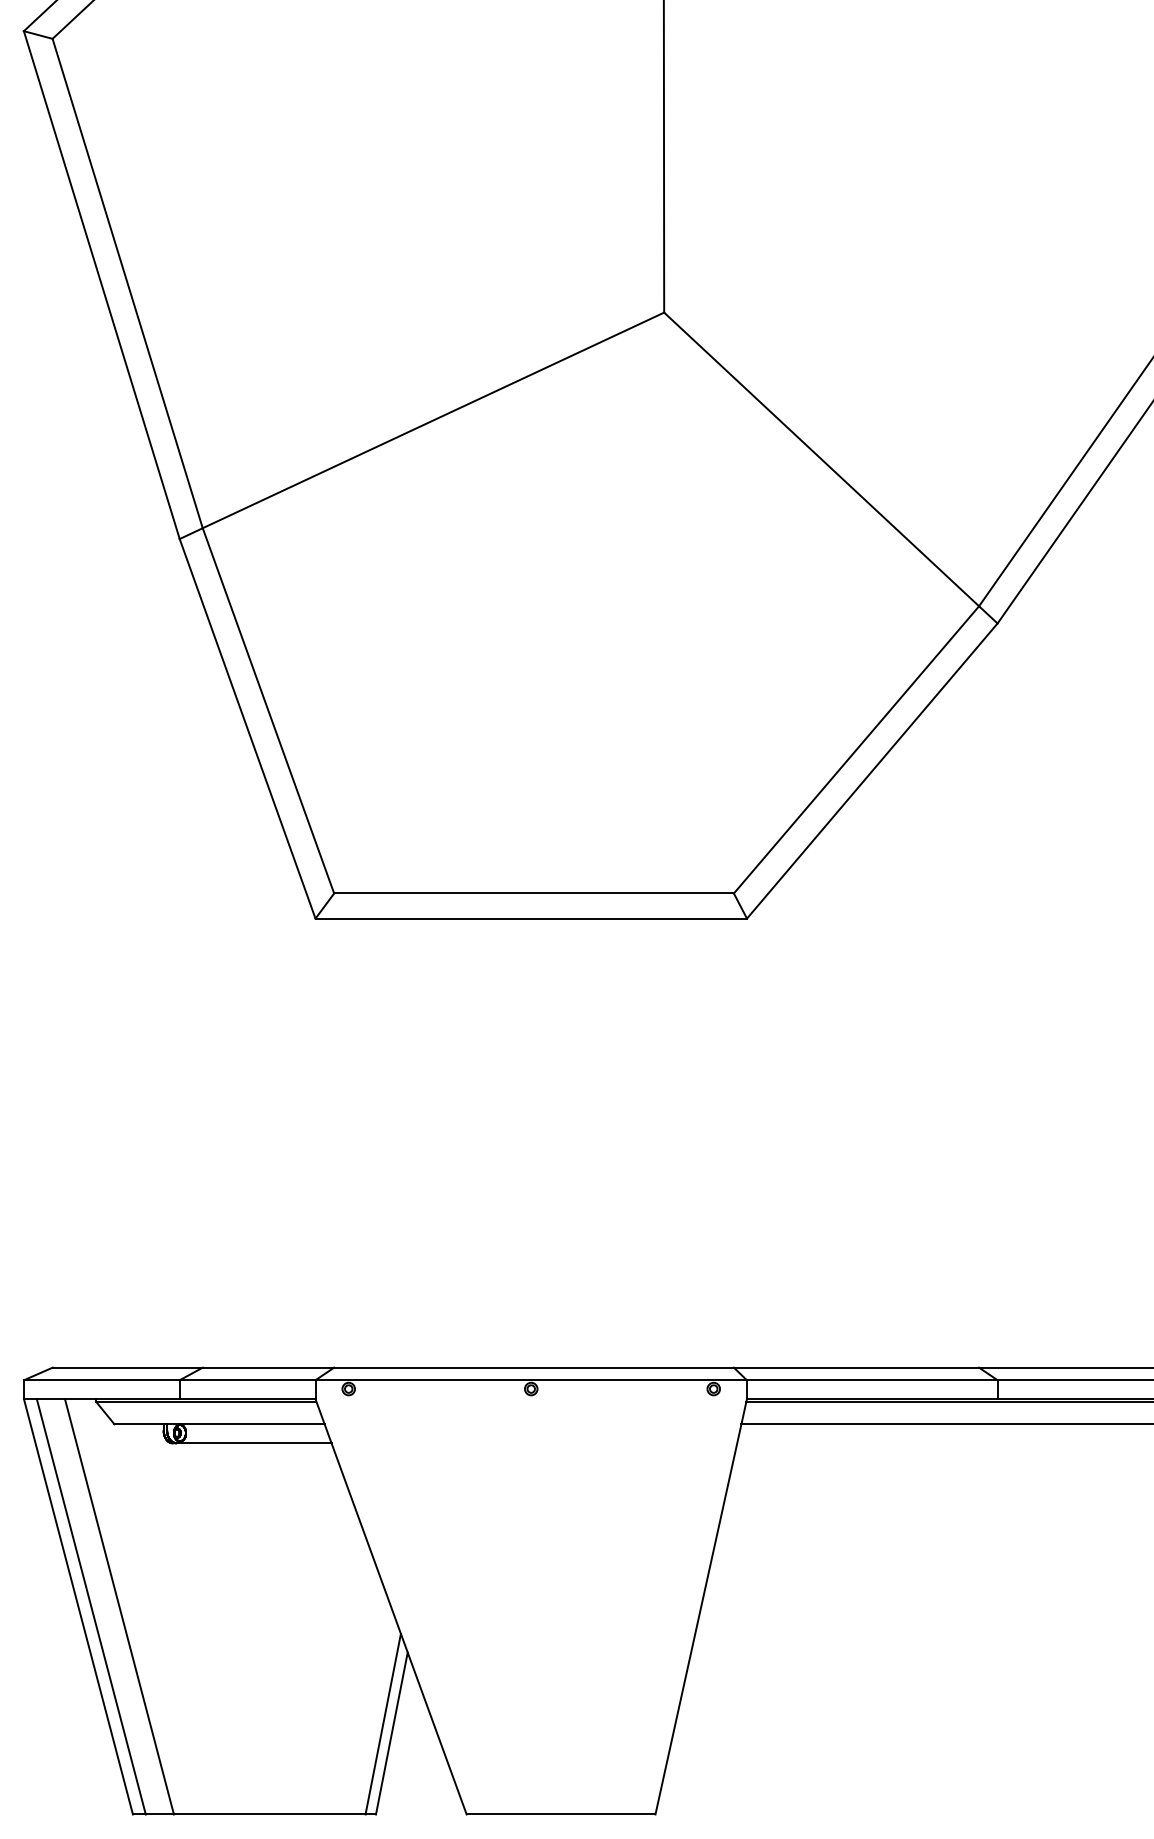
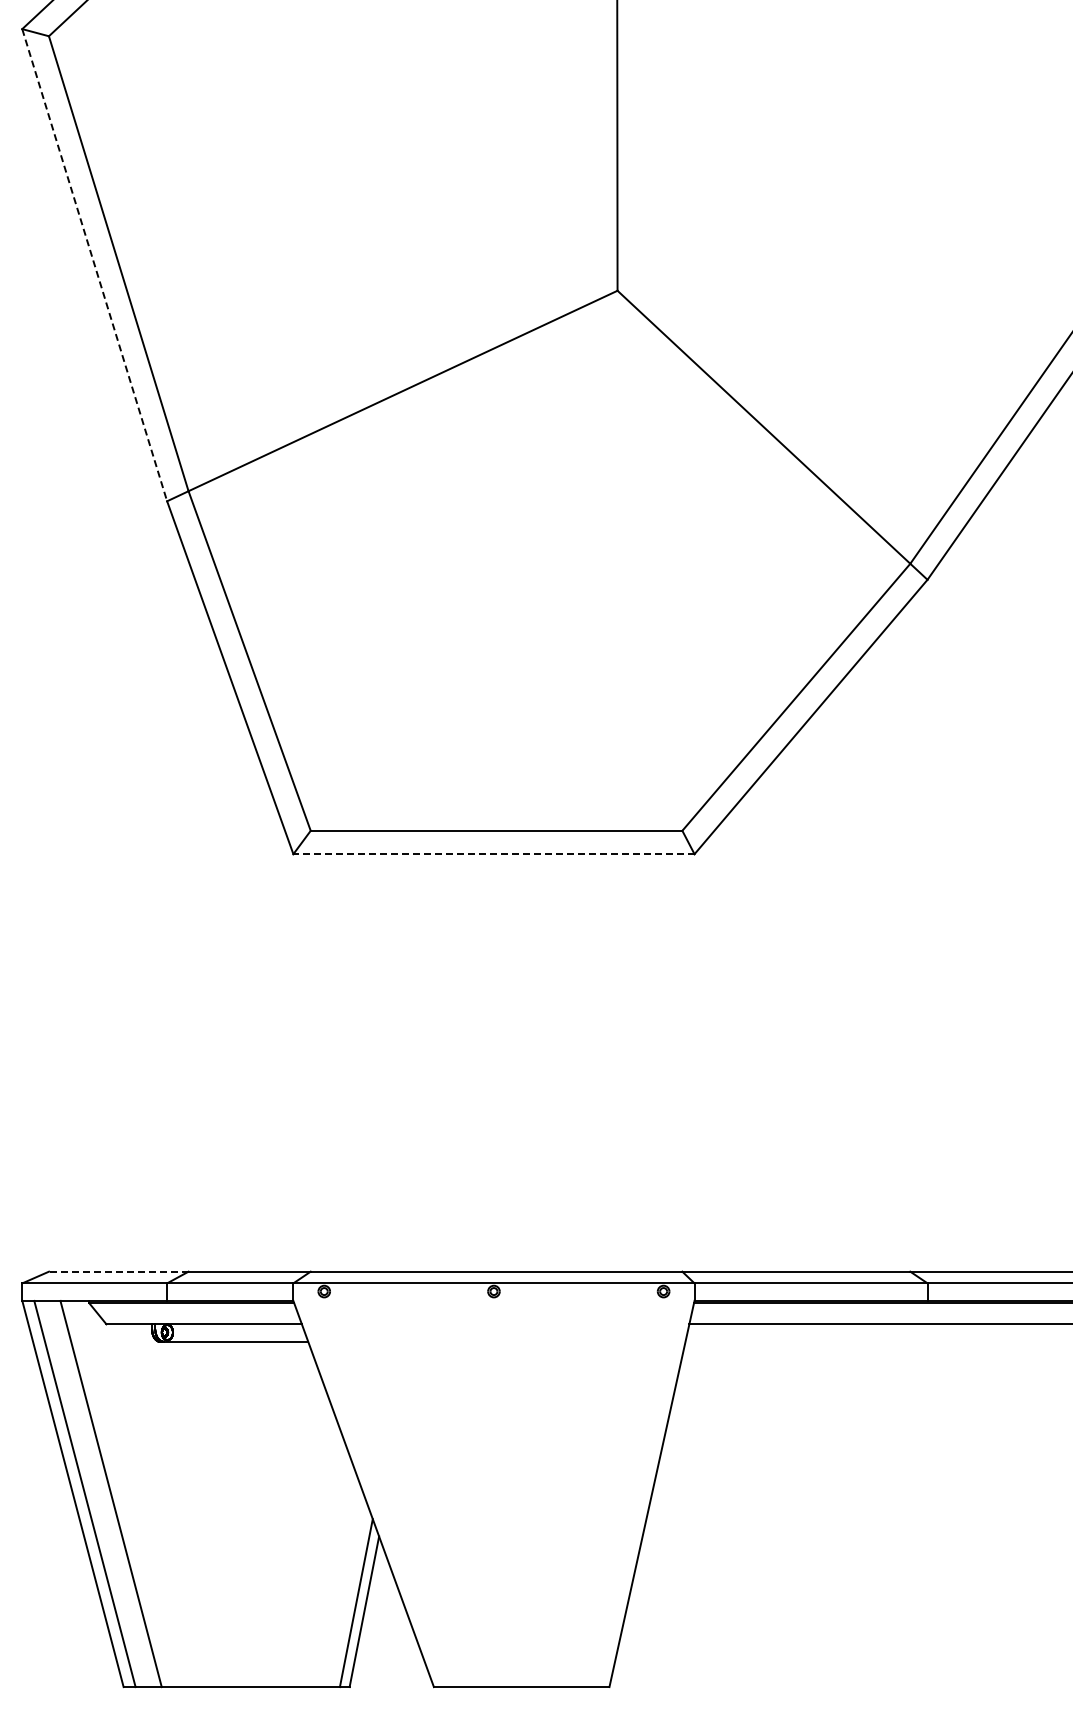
line: (101, 285) -> (94, 265), solid -> dashed
line: (530, 918) -> (493, 854), solid -> dashed
line: (127, 1367) -> (118, 1271), solid -> dashed

